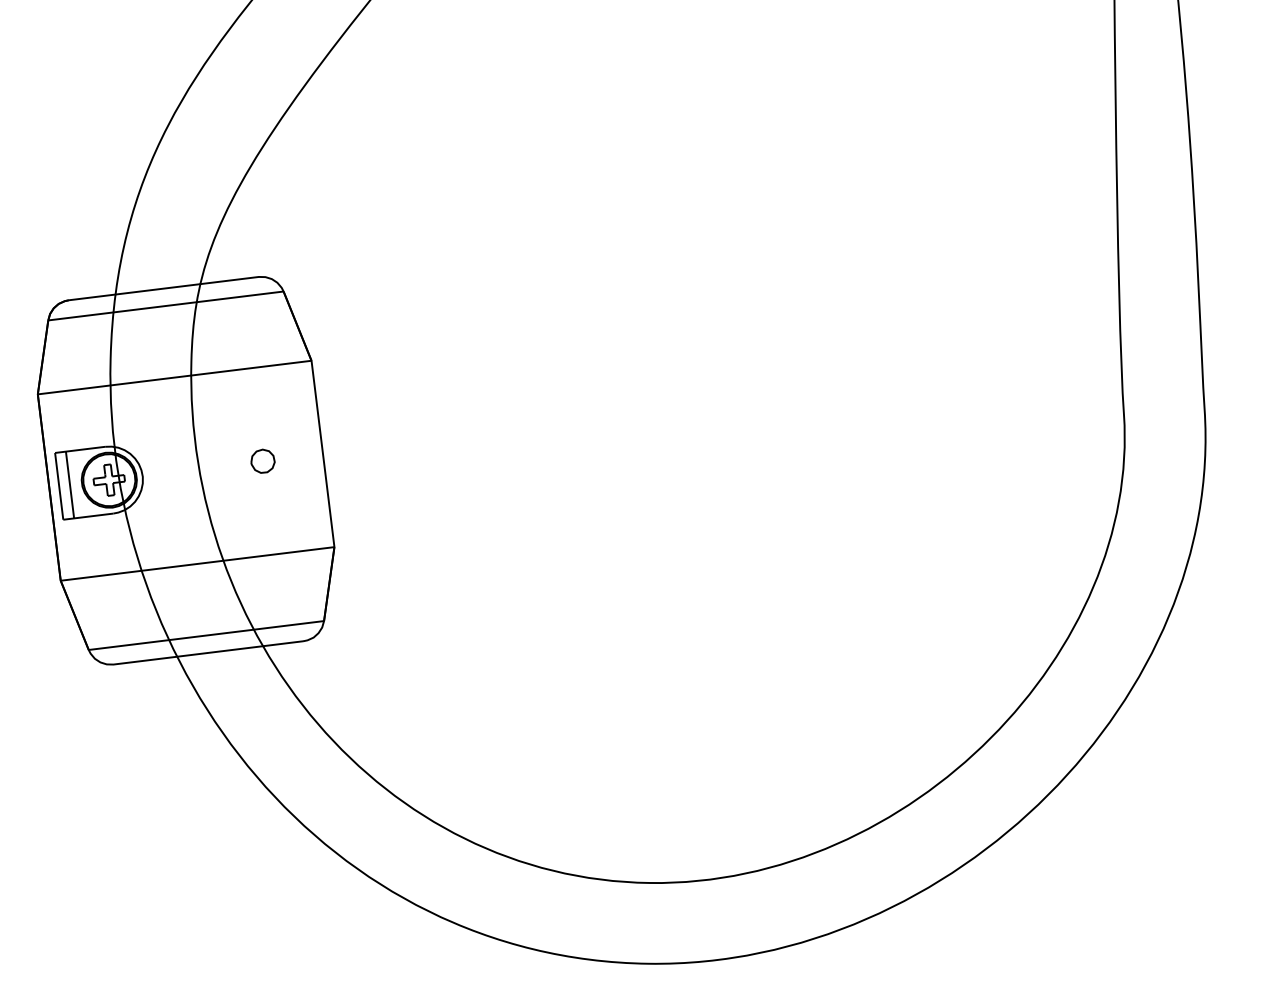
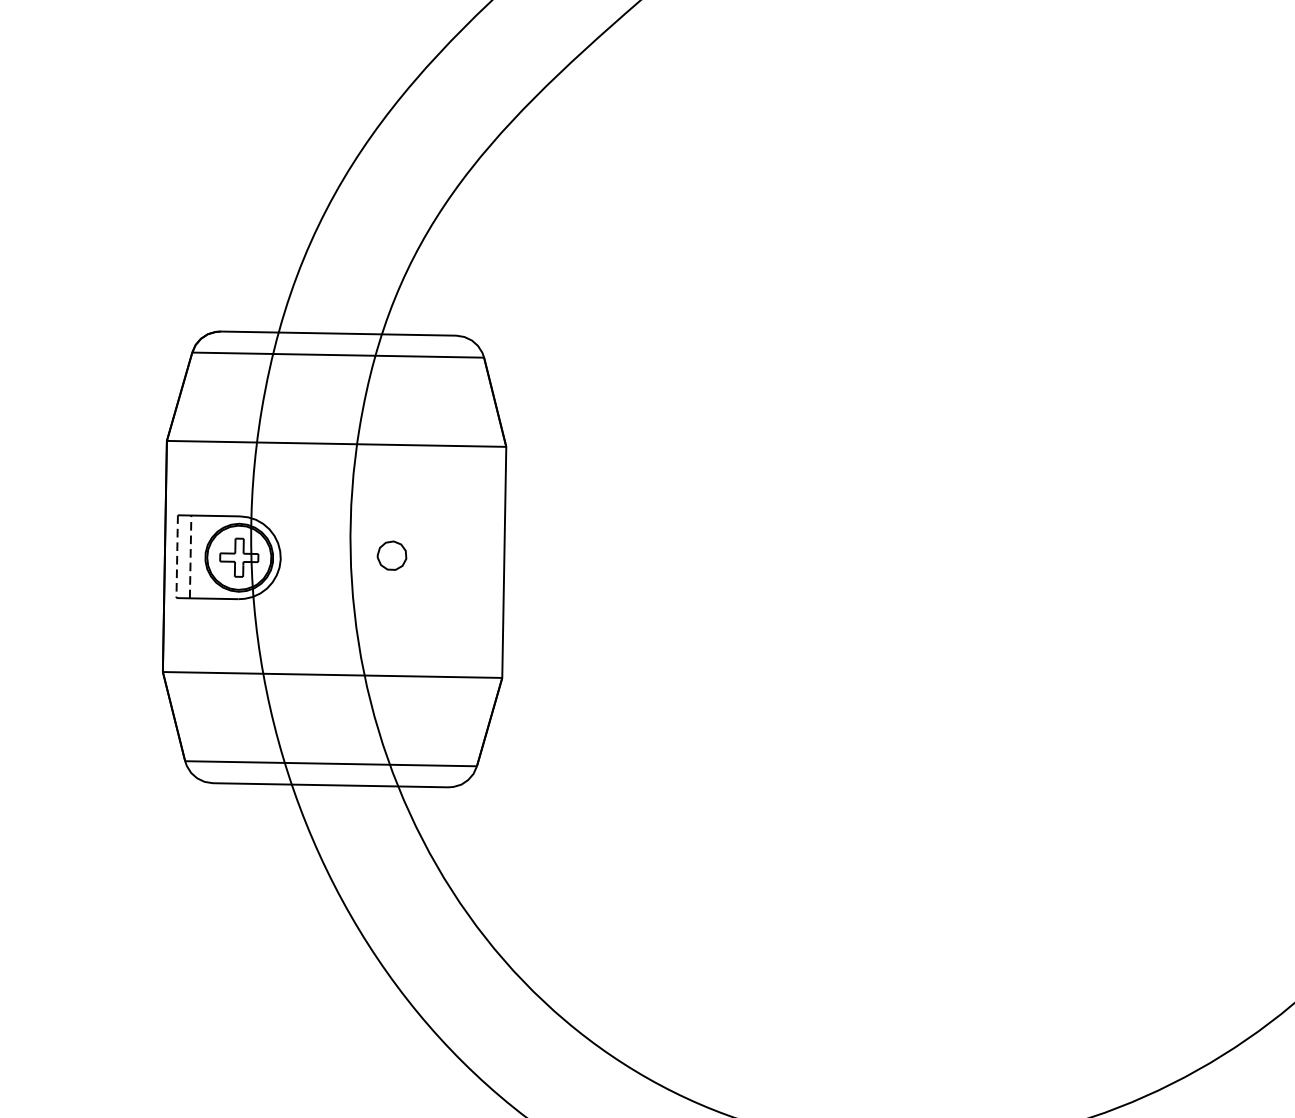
part: (262, 460) -> (391, 554), moved
line: (70, 485) -> (191, 557), solid -> dashed
line: (59, 486) -> (177, 556), solid -> dashed

